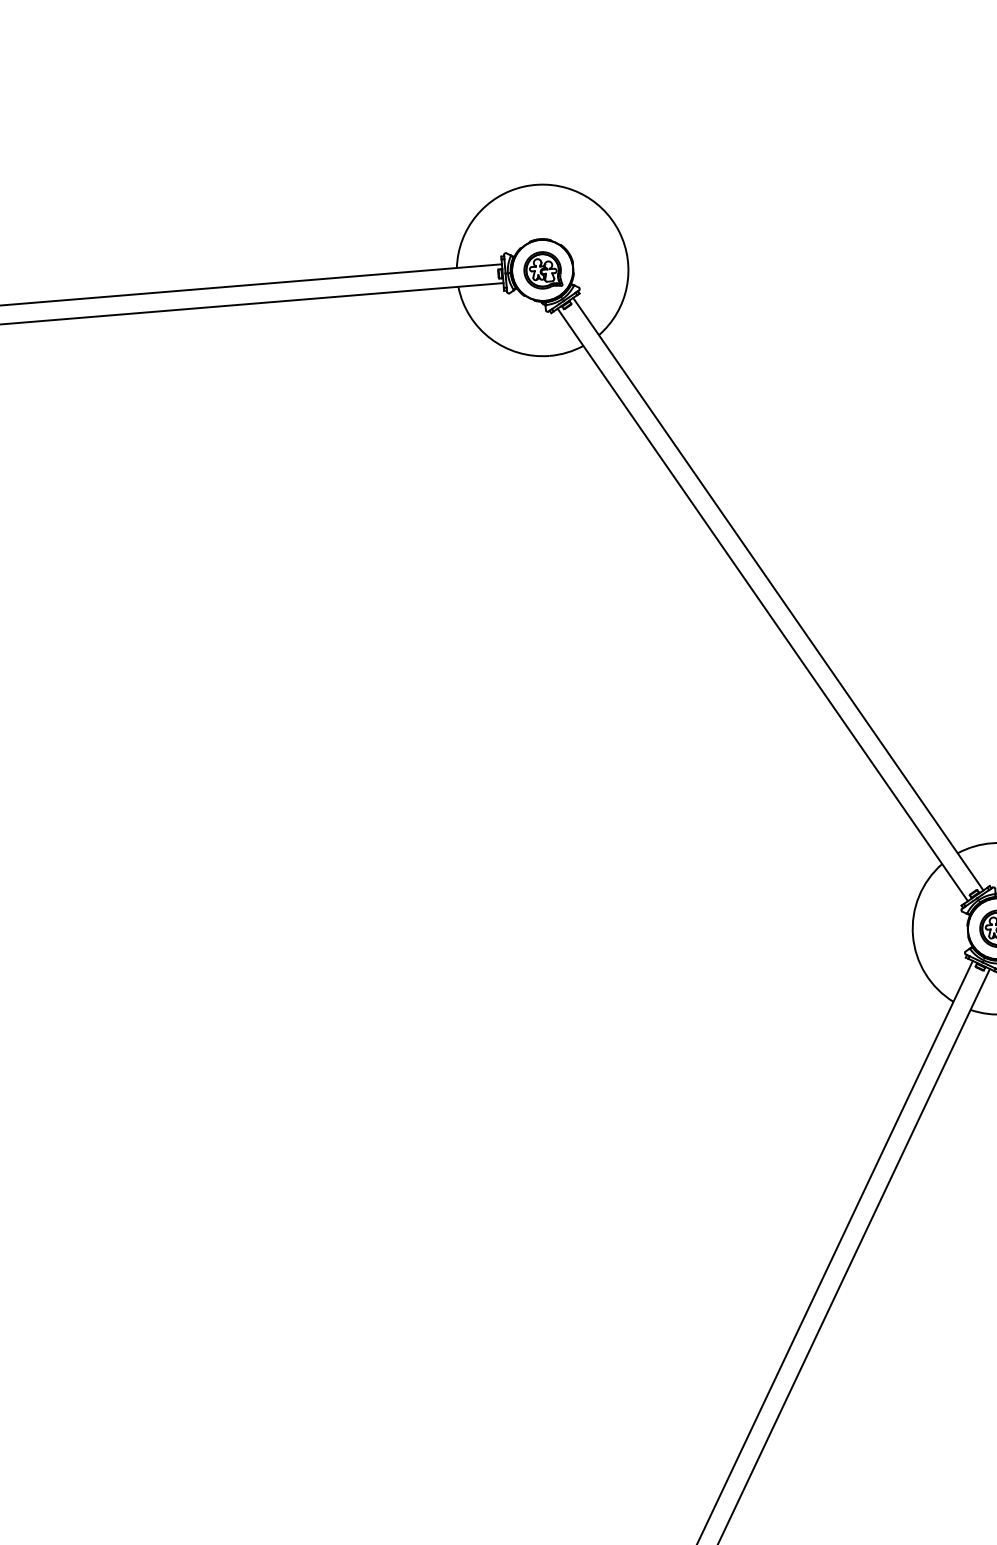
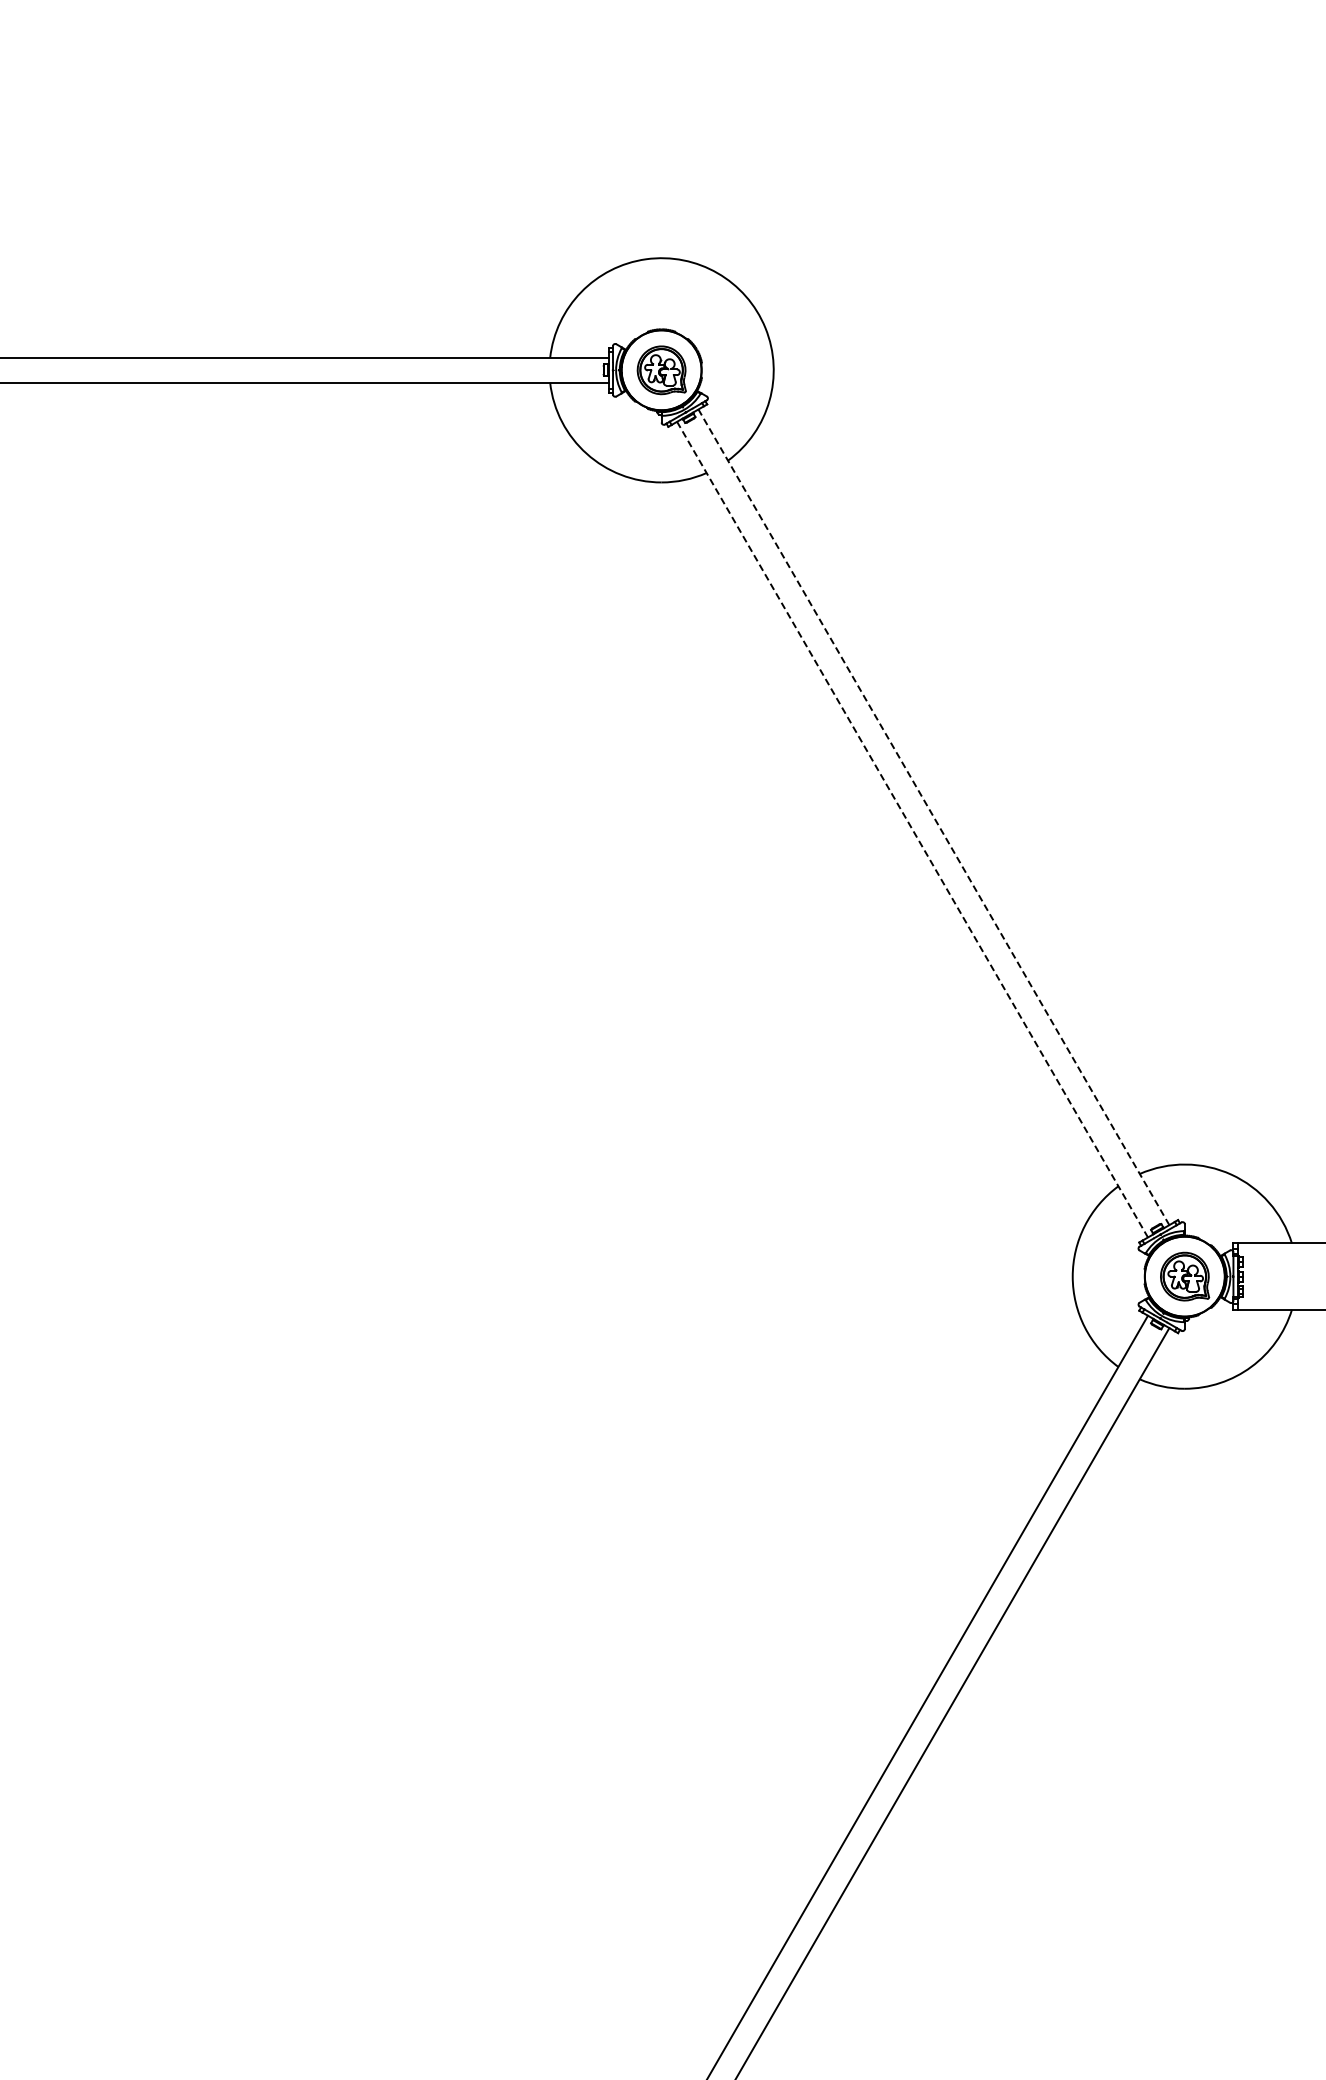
line: (778, 594) -> (933, 817), solid -> dashed
line: (762, 604) -> (912, 829), solid -> dashed

